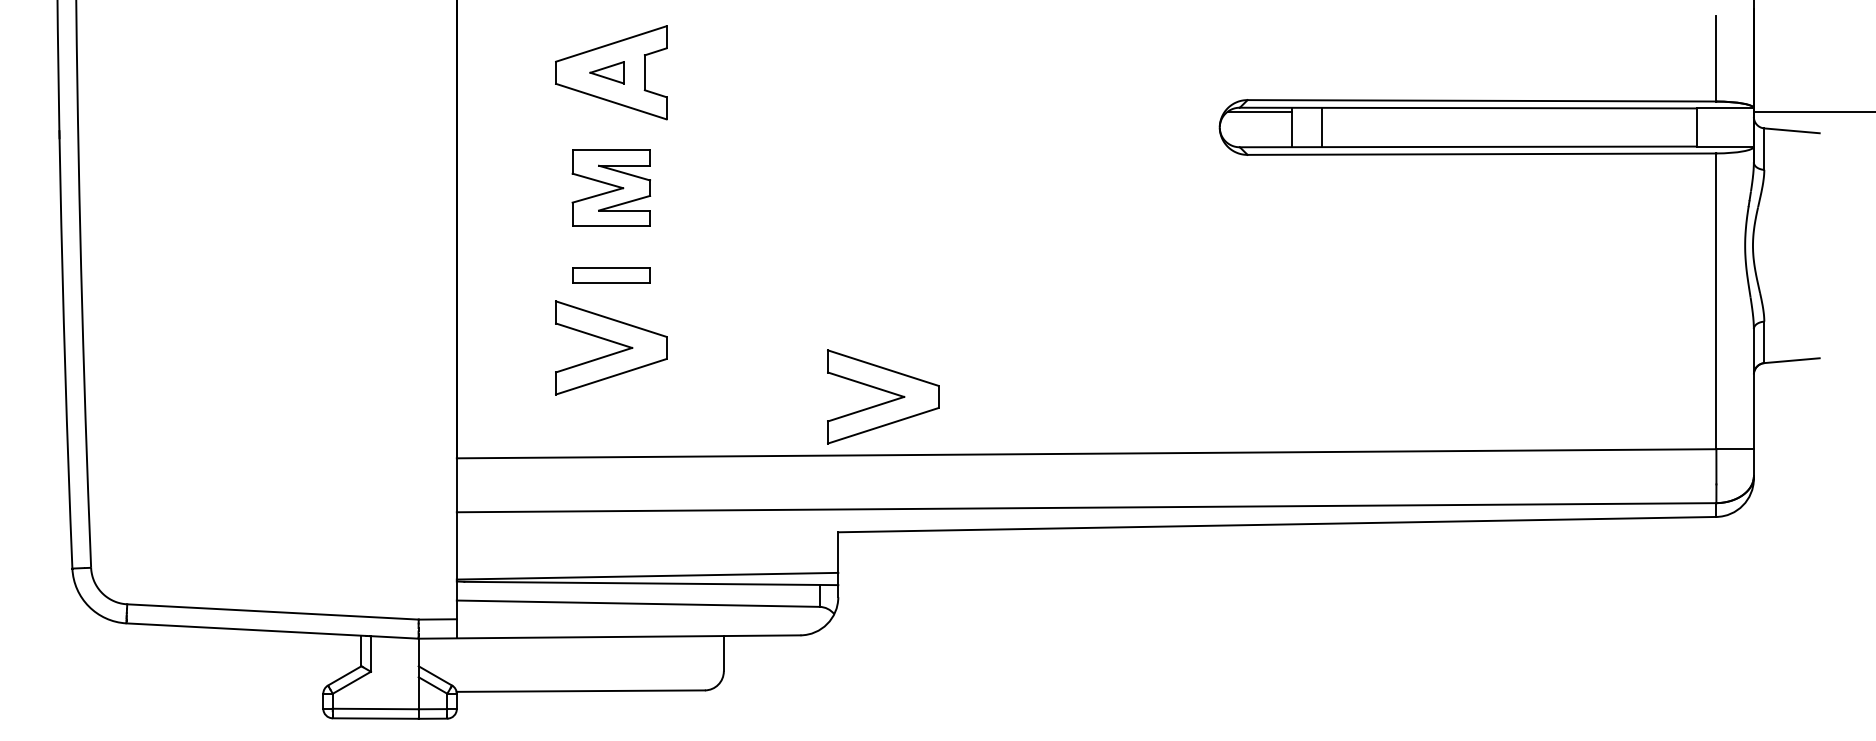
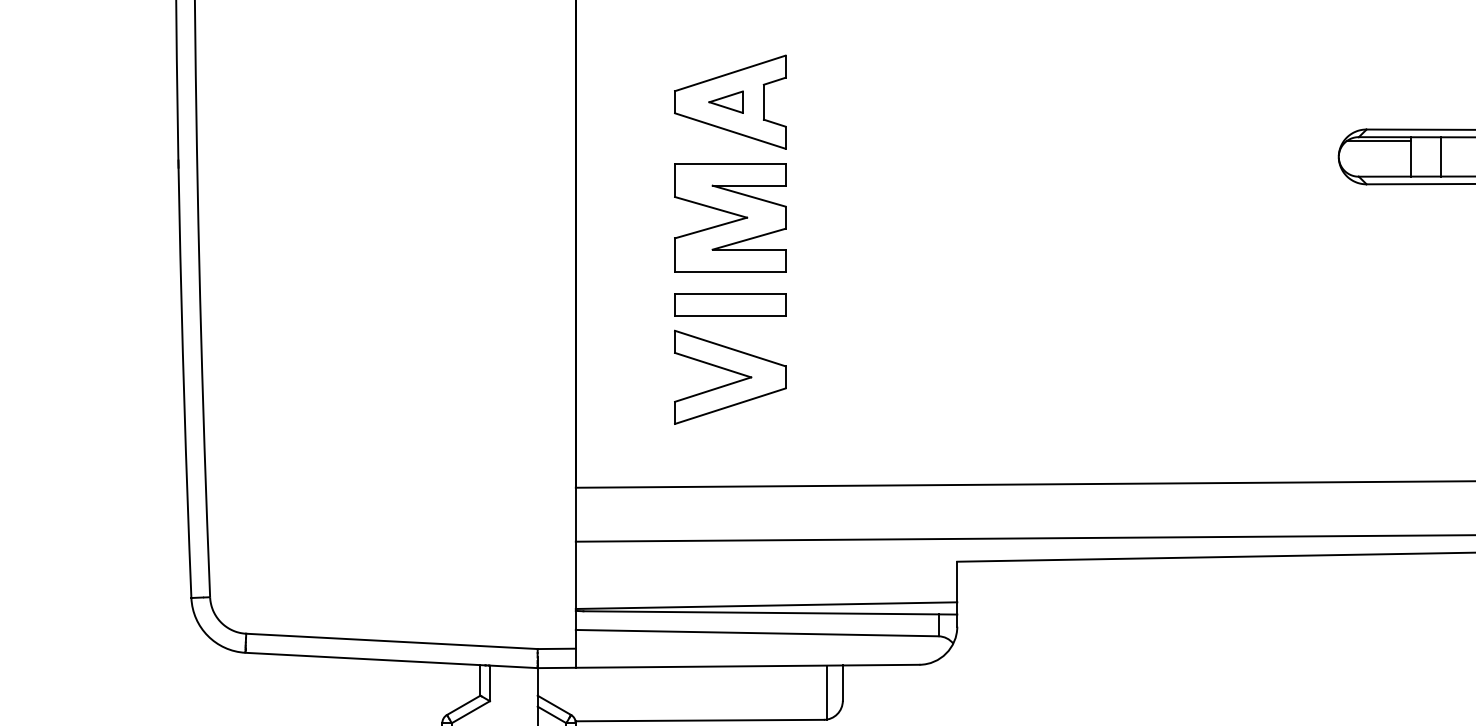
part: (611, 187) -> (730, 216), size x1.43
part: (611, 275) -> (730, 304), size x1.43
part: (883, 396) -> (1002, 425), removed
line: (707, 663) -> (826, 692), added

